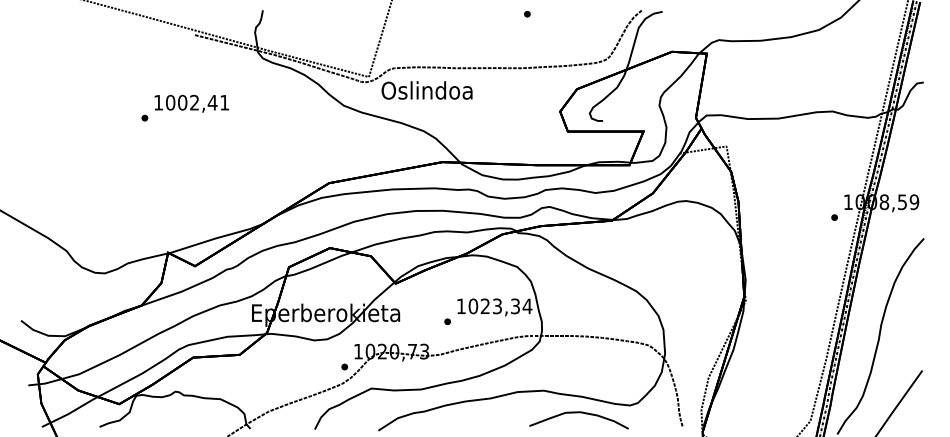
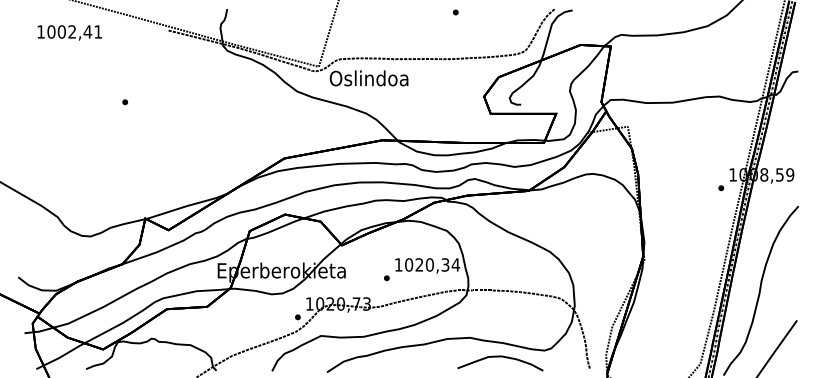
text: (191, 103) -> (69, 32), moved
text: (496, 305) -> (429, 264), 1023,34 -> 1020,34

